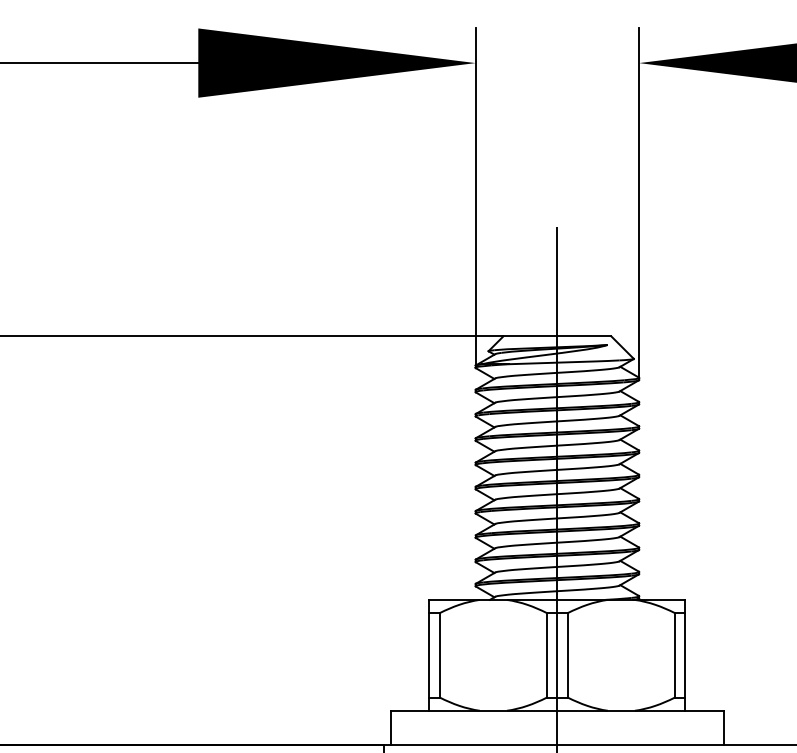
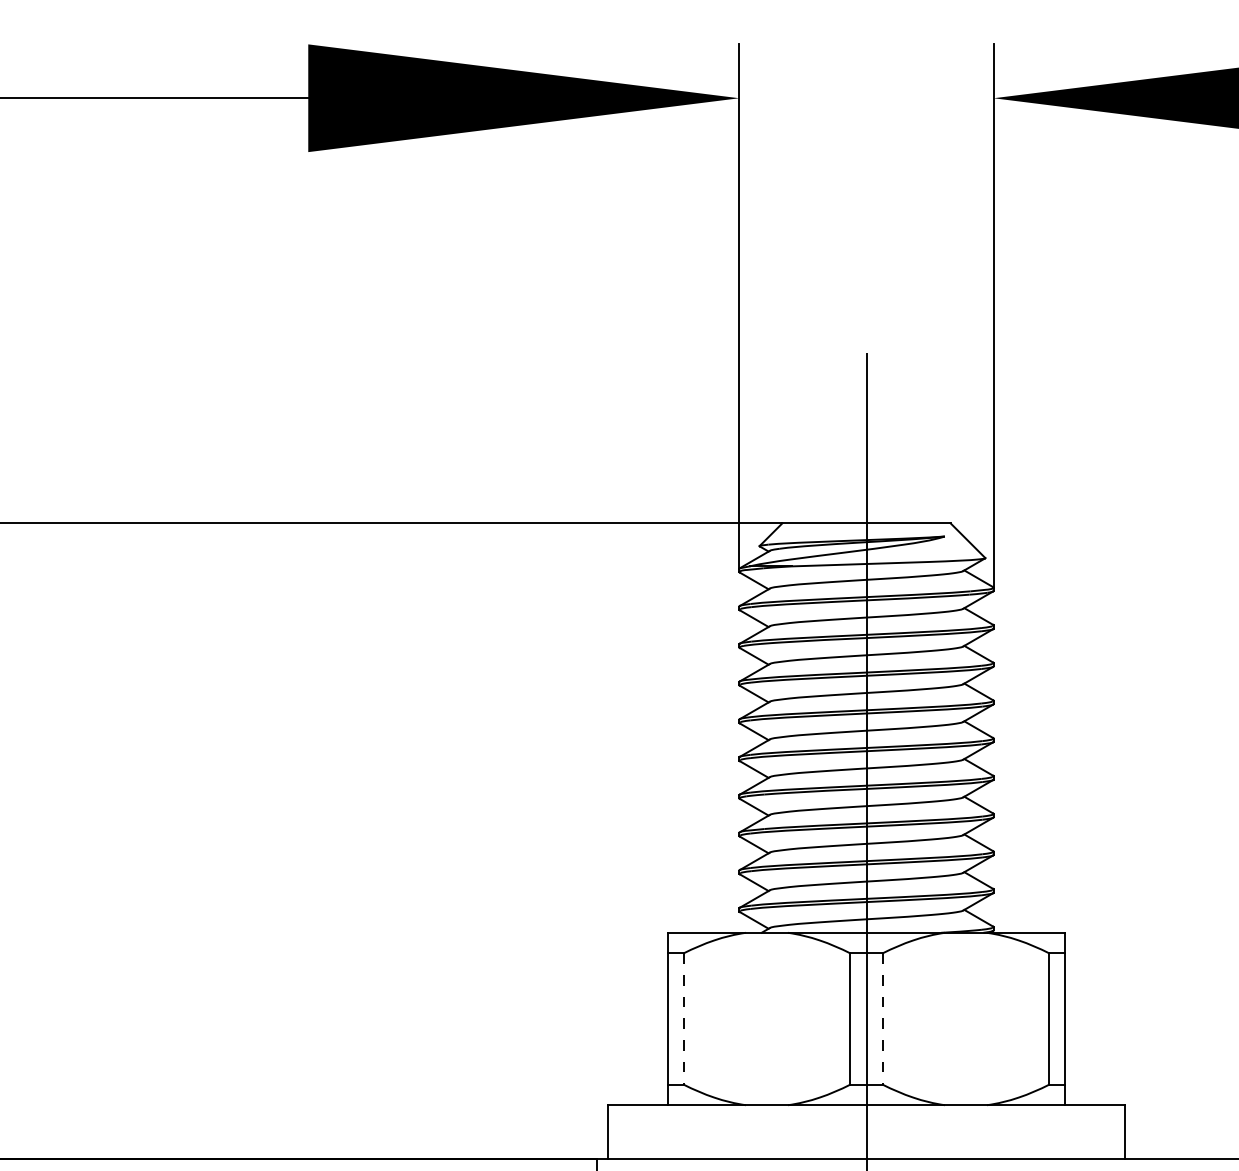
line: (439, 655) -> (683, 1019), solid -> dashed
line: (567, 655) -> (882, 1019), solid -> dashed

